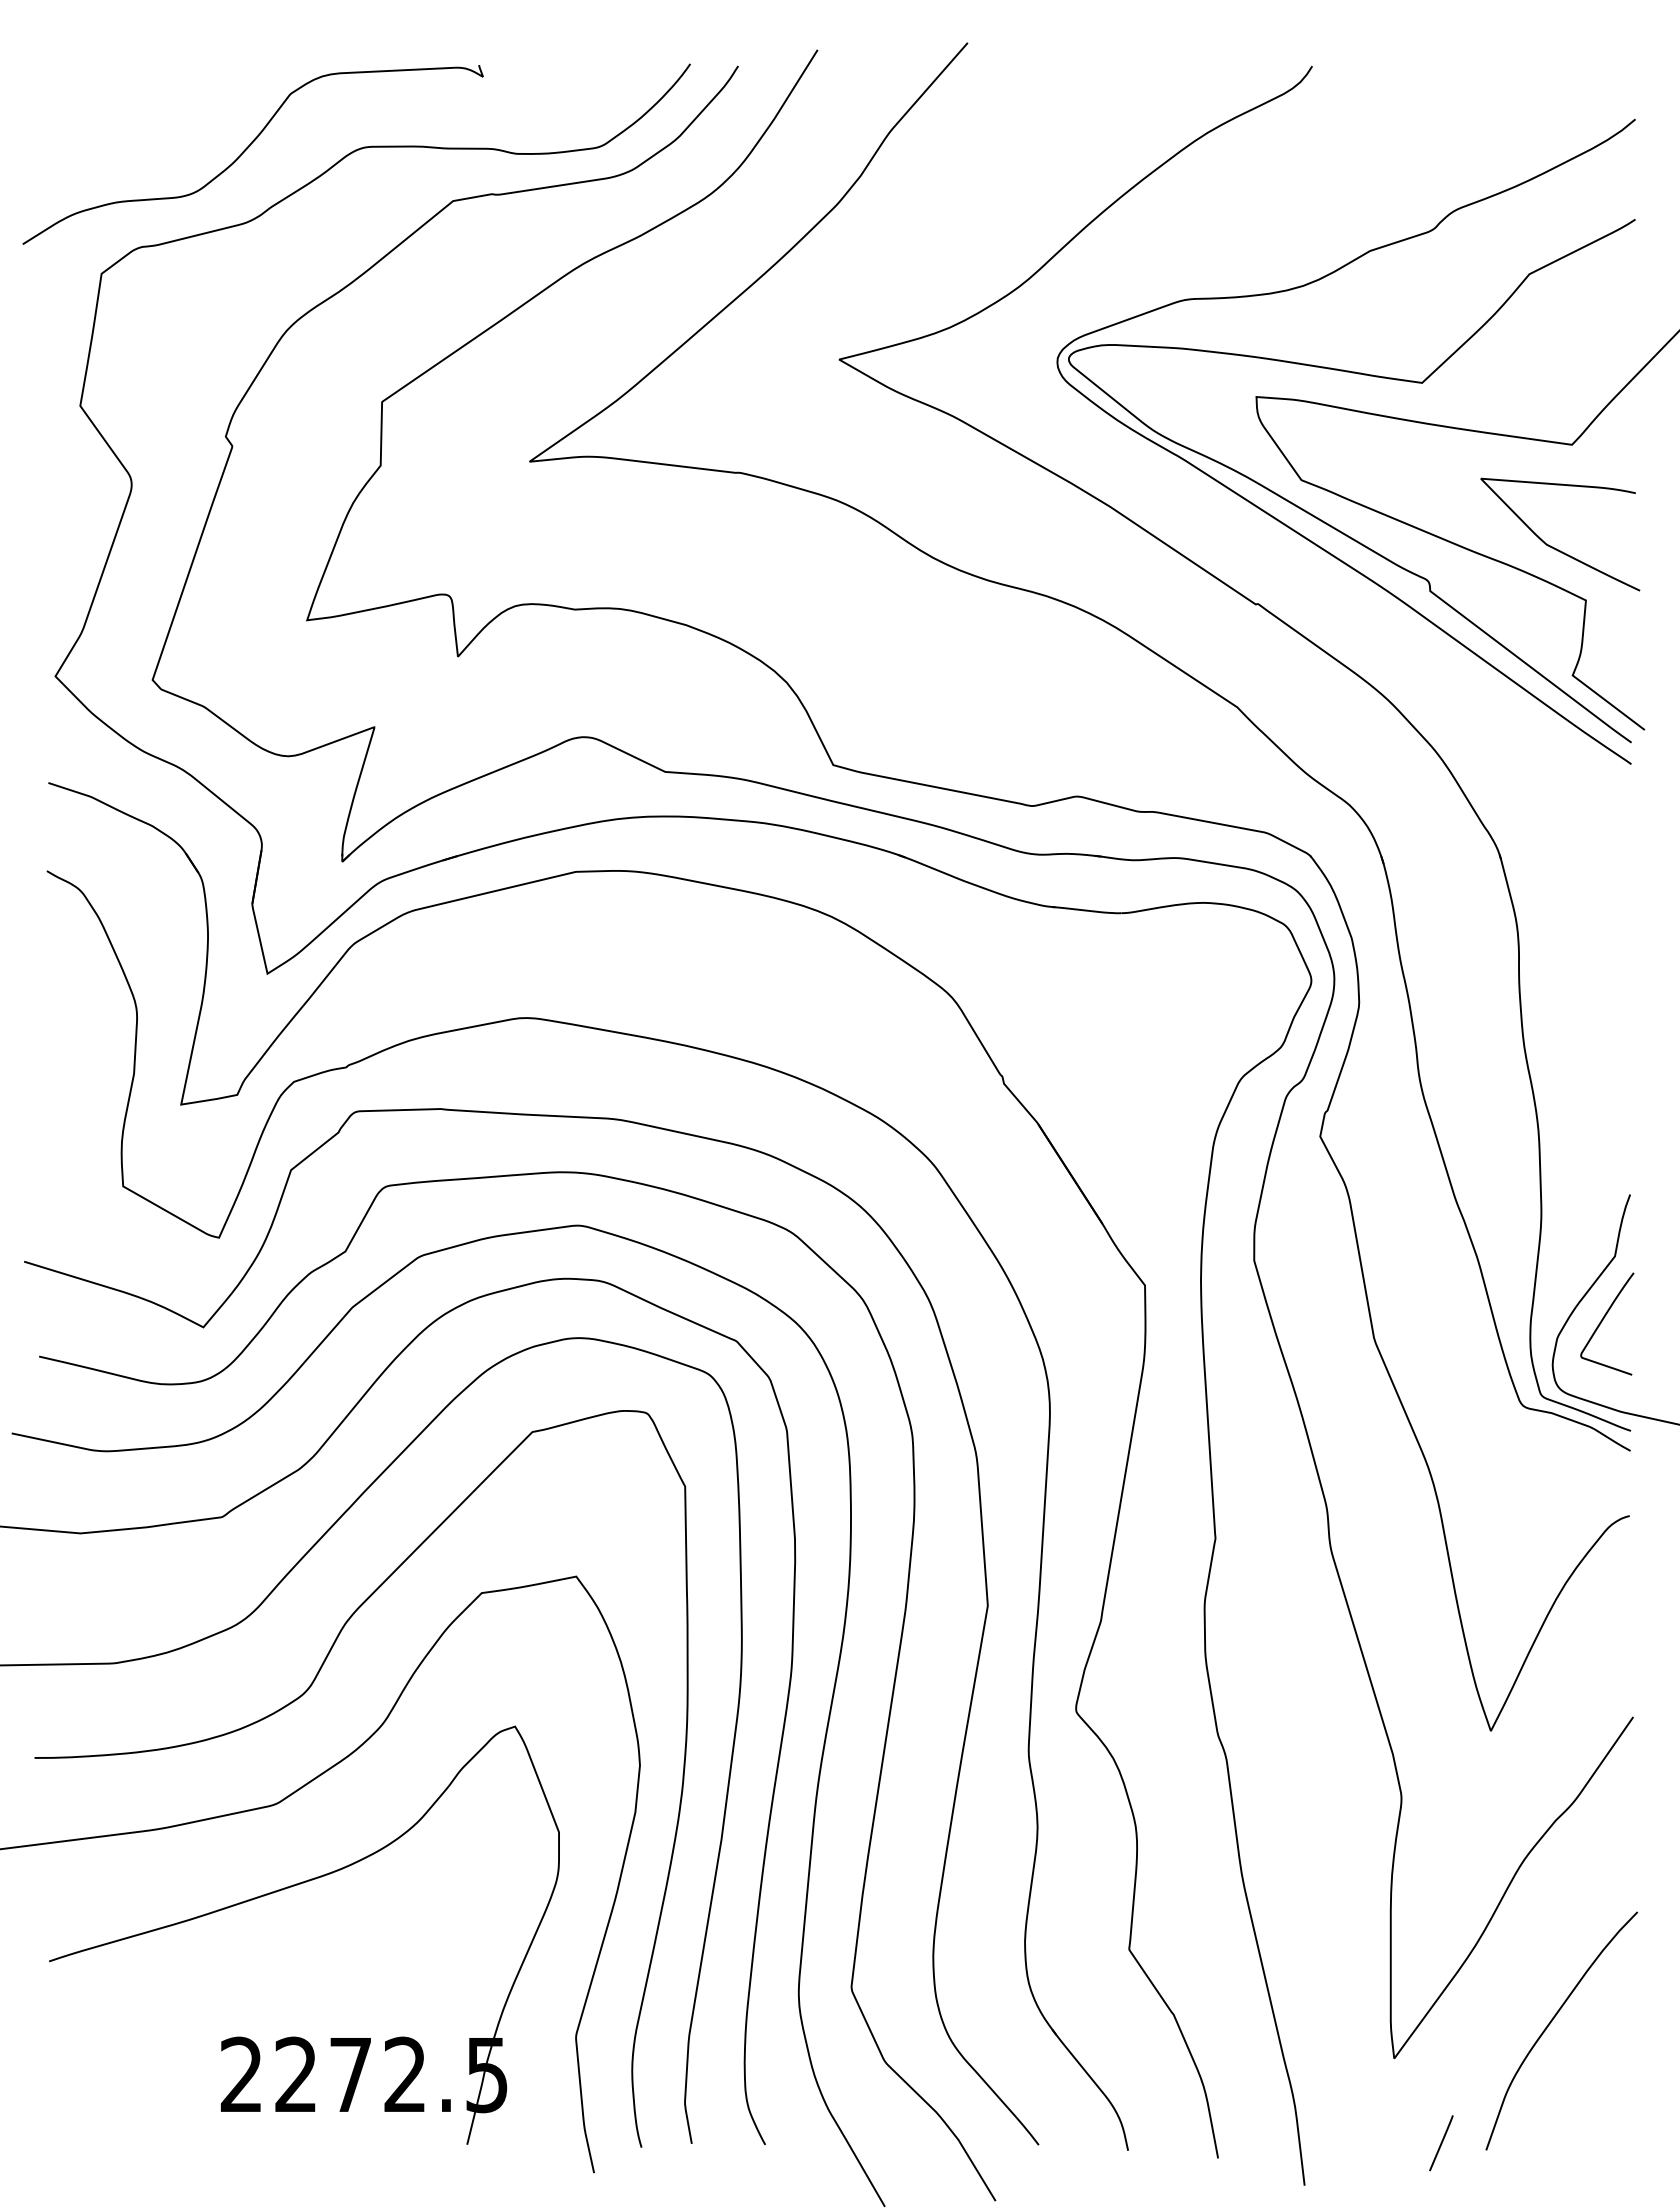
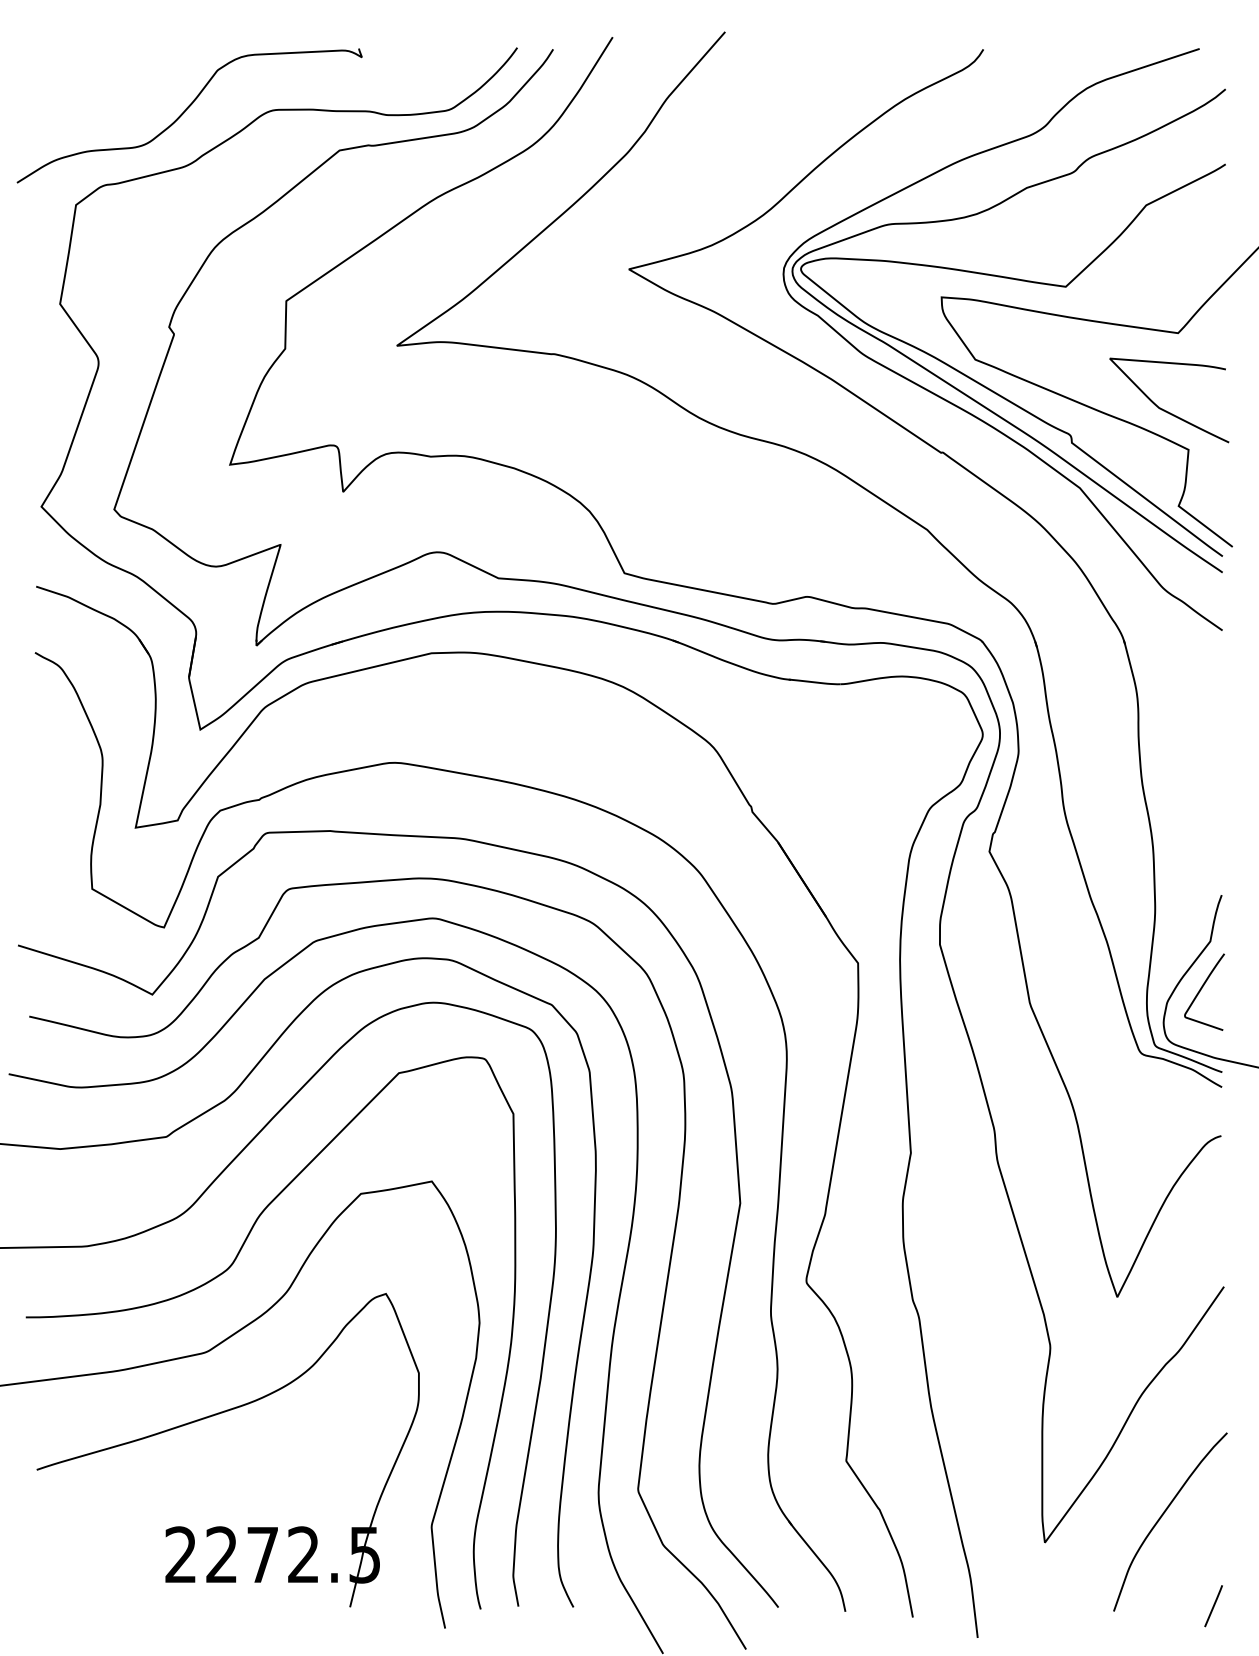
curve: (1288, 547) -> (965, 410), added
line: (1441, 2143) -> (1213, 1606), moved

